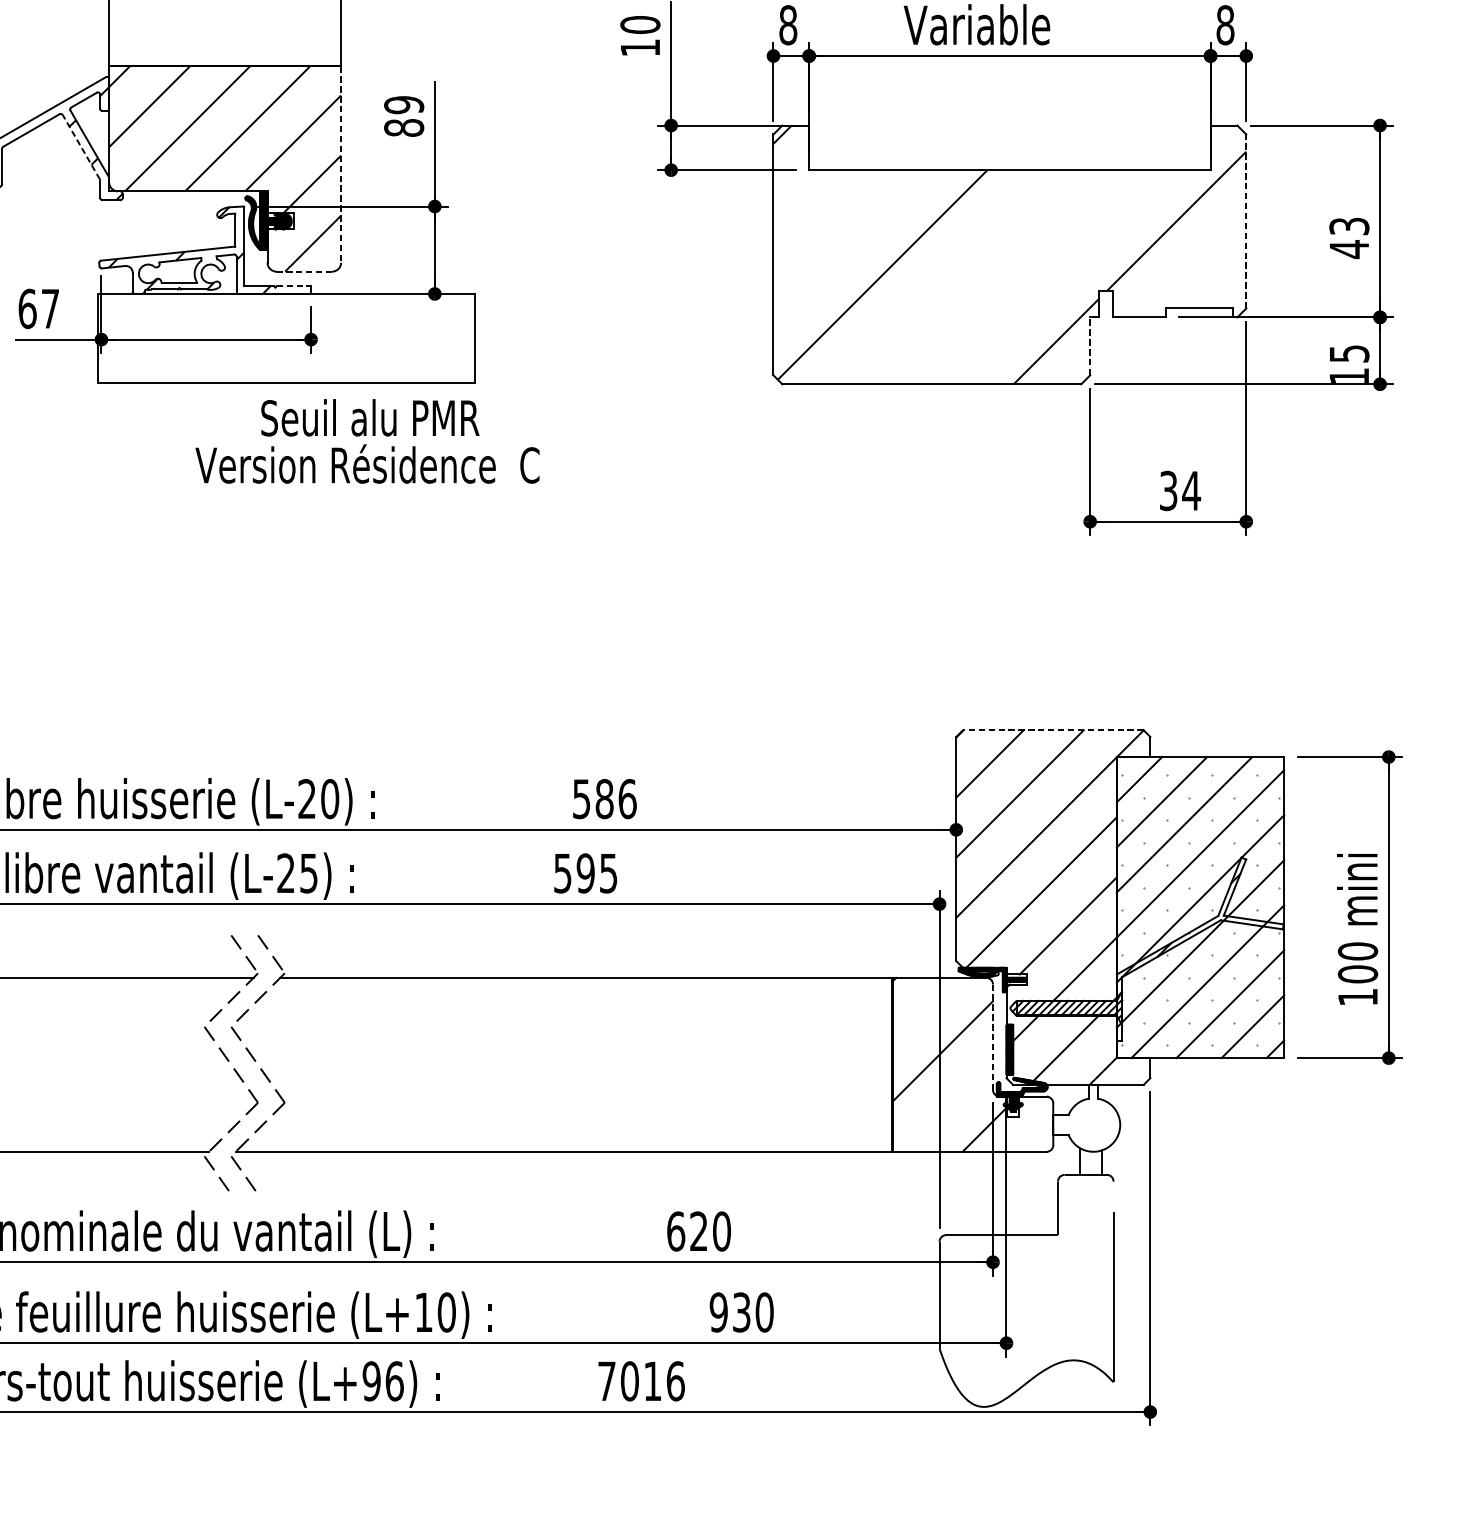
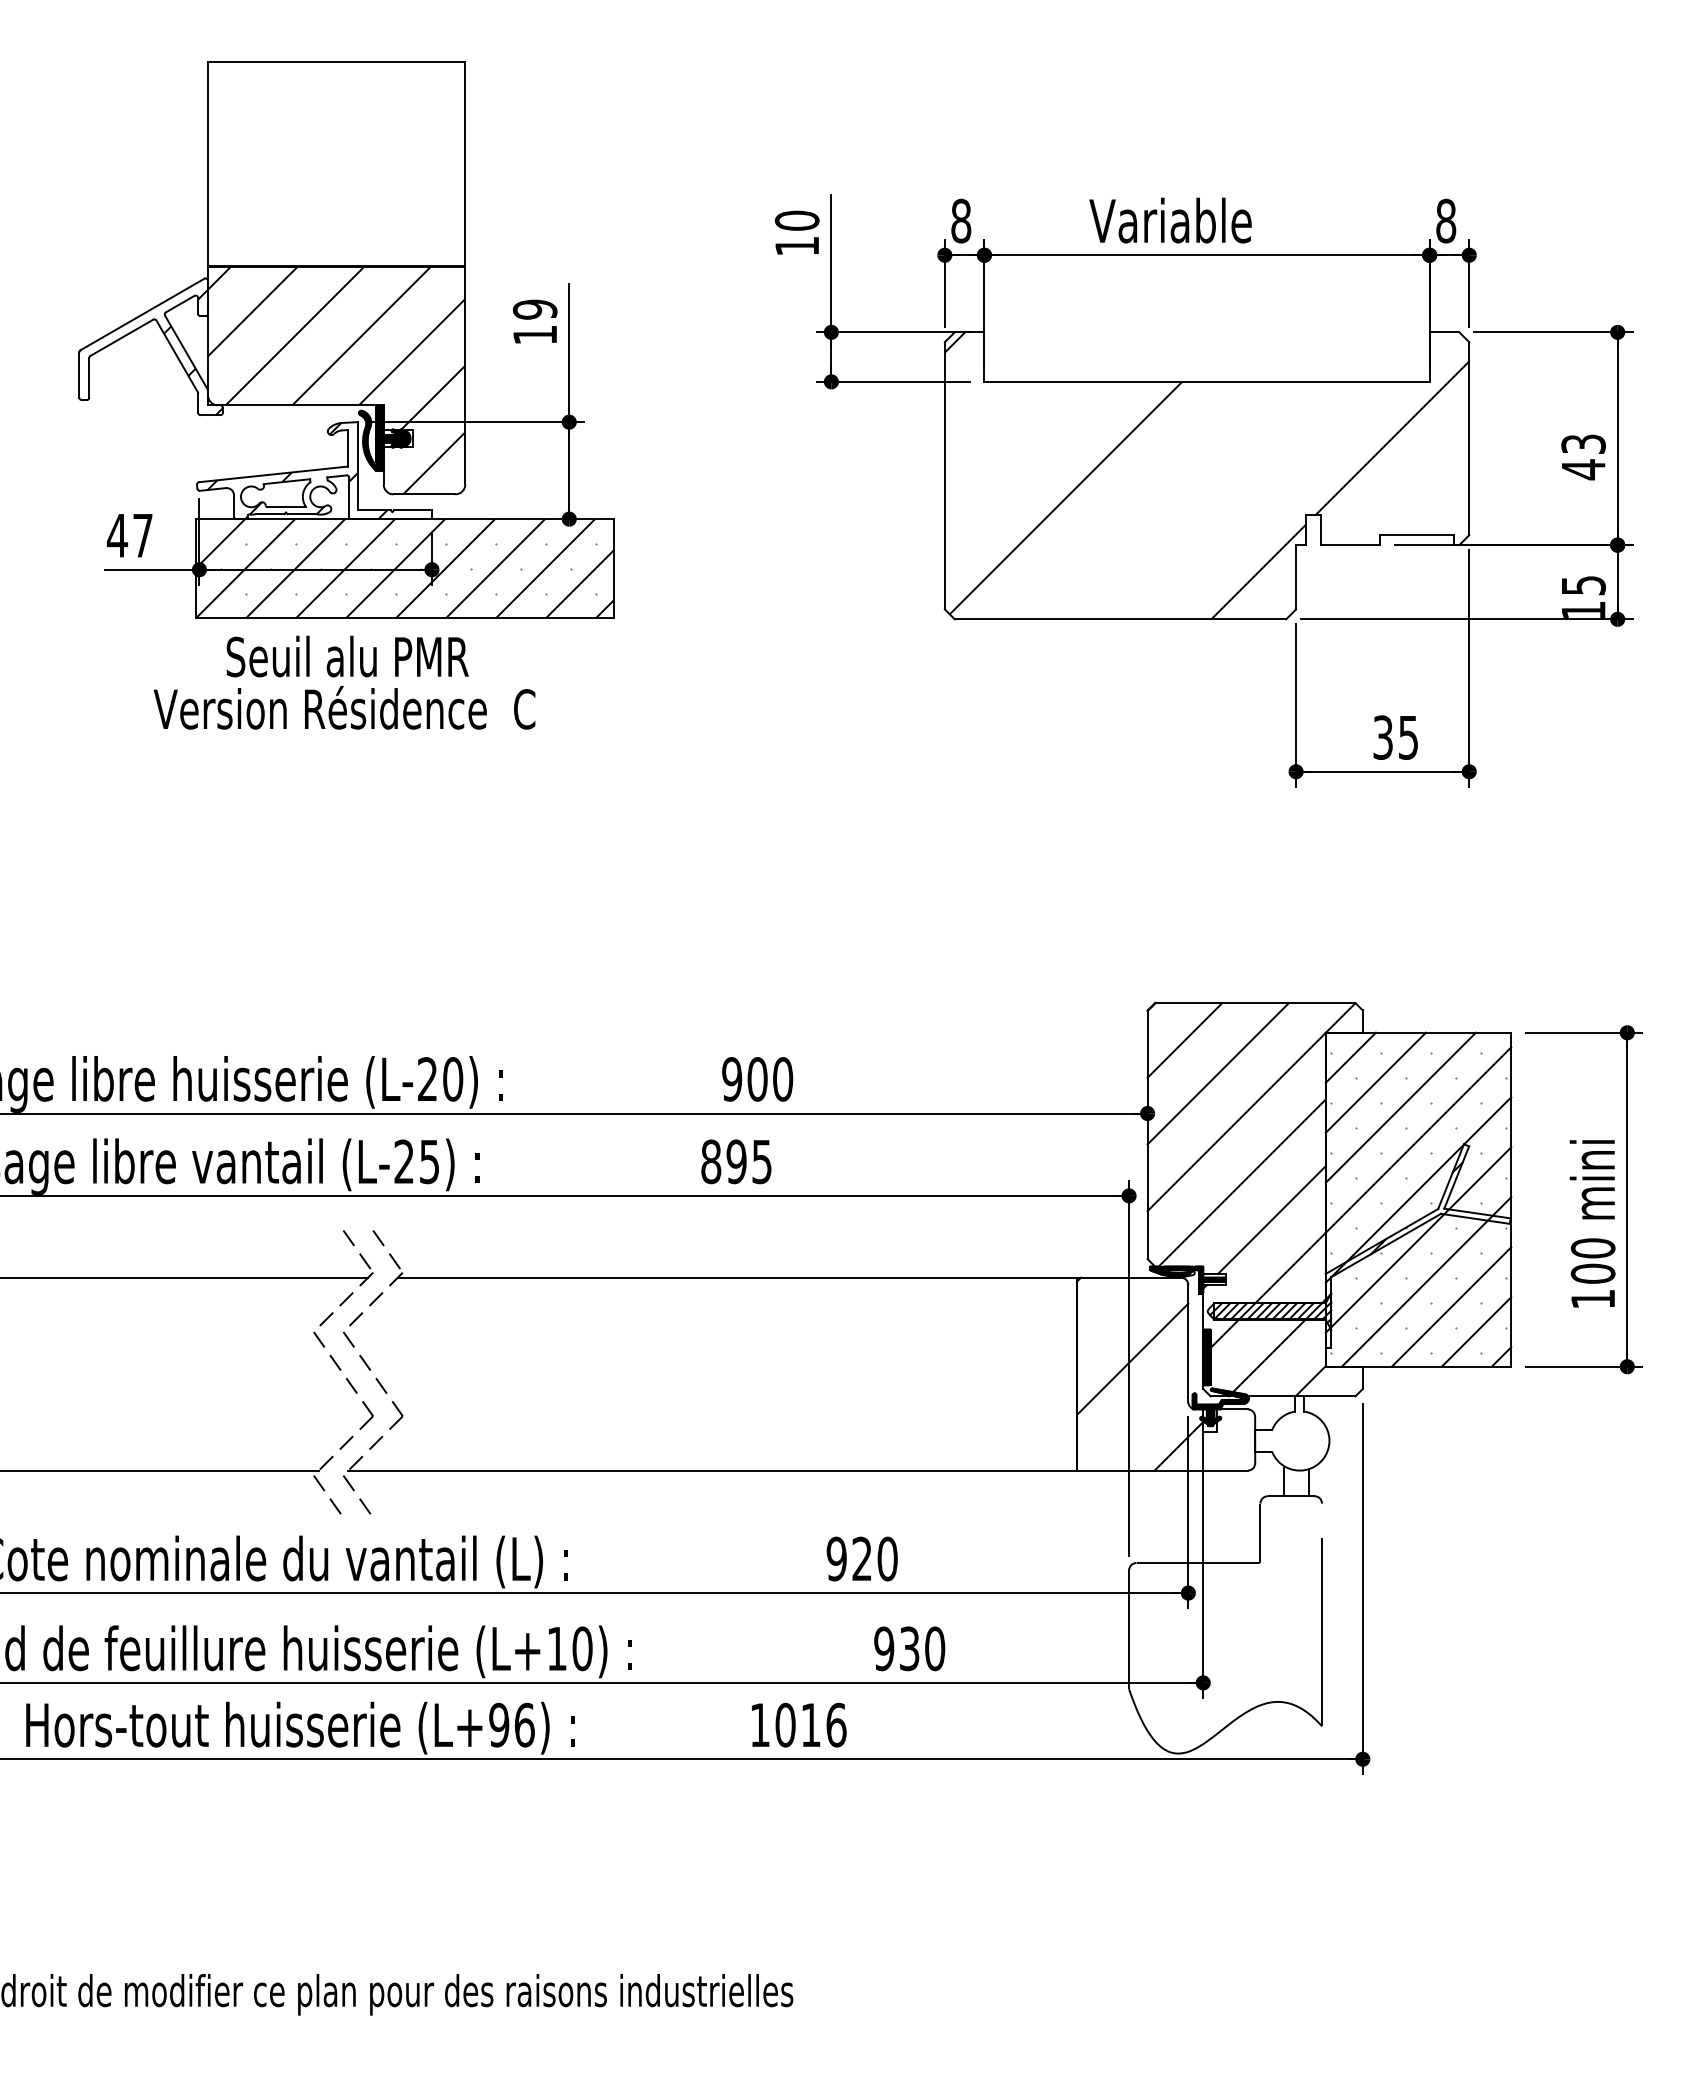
text: (403, 127) -> (534, 334), 89 -> 19
line: (80, 146) -> (176, 355), dashed -> solid
line: (341, 164) -> (465, 375), dashed -> solid
line: (1246, 221) -> (1469, 438), dashed -> solid
line: (304, 271) -> (424, 494), dashed -> solid
line: (294, 286) -> (413, 510), dashed -> solid
text: (27, 308) -> (117, 535), 67 -> 47
hatch: (286, 338) -> (404, 568), added
line: (1090, 345) -> (1296, 576), dashed -> solid
text: (367, 441) -> (344, 682), moved
text: (1191, 490) -> (1408, 737), 34 -> 35
line: (1052, 730) -> (1254, 1003), dashed -> solid
text: (604, 799) -> (757, 1079), 586 -> 900
text: (563, 873) -> (711, 1161), 595 -> 895
line: (993, 1038) -> (1188, 1344), dashed -> solid
text: (675, 1231) -> (836, 1558), 620 -> 920
text: (606, 1380) -> (759, 1724), 7016 -> 1016

